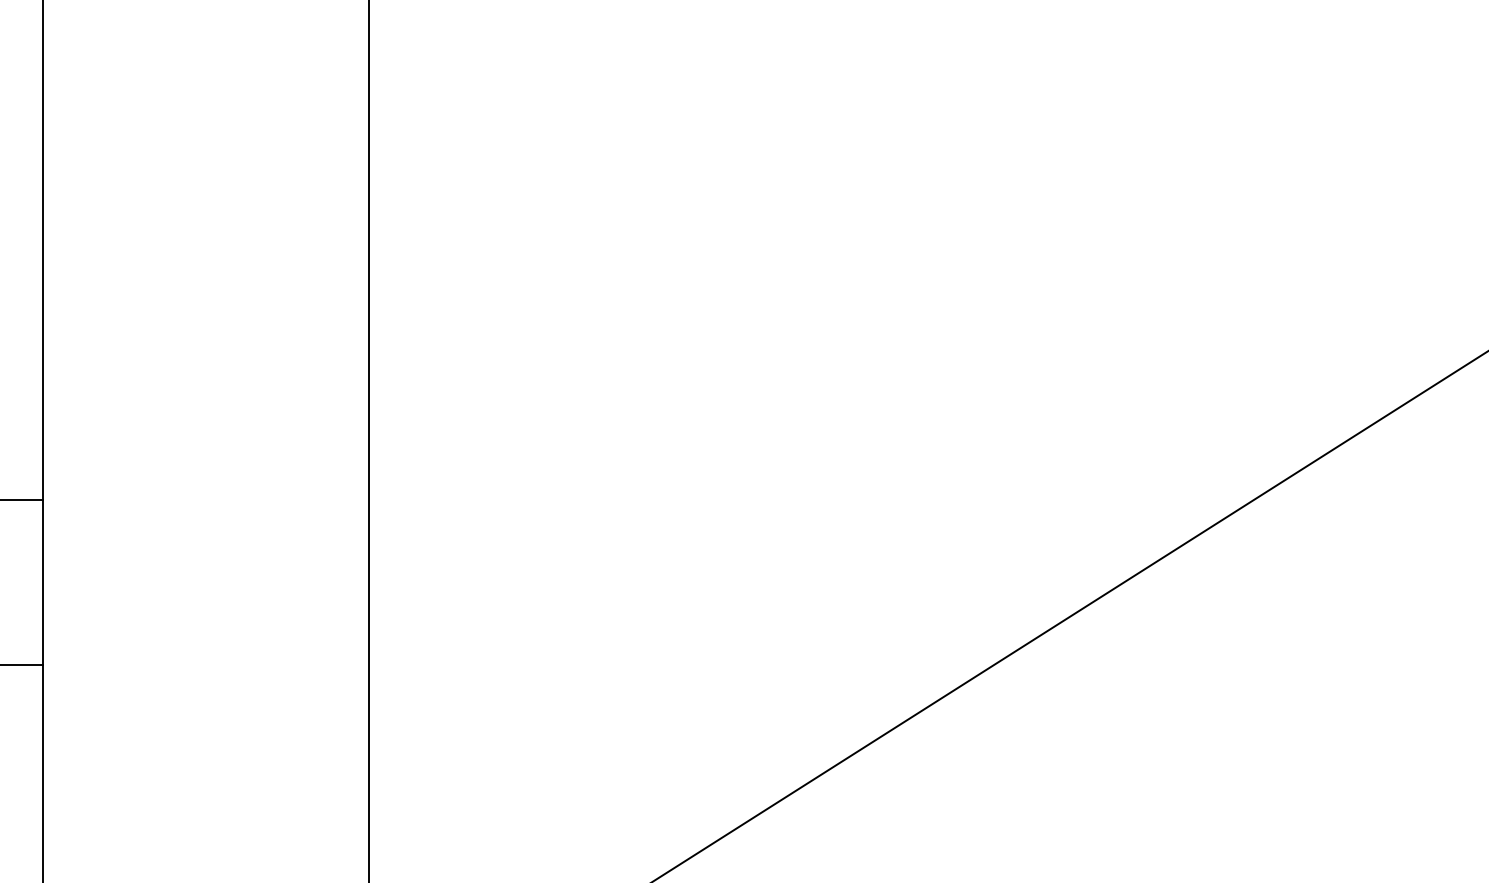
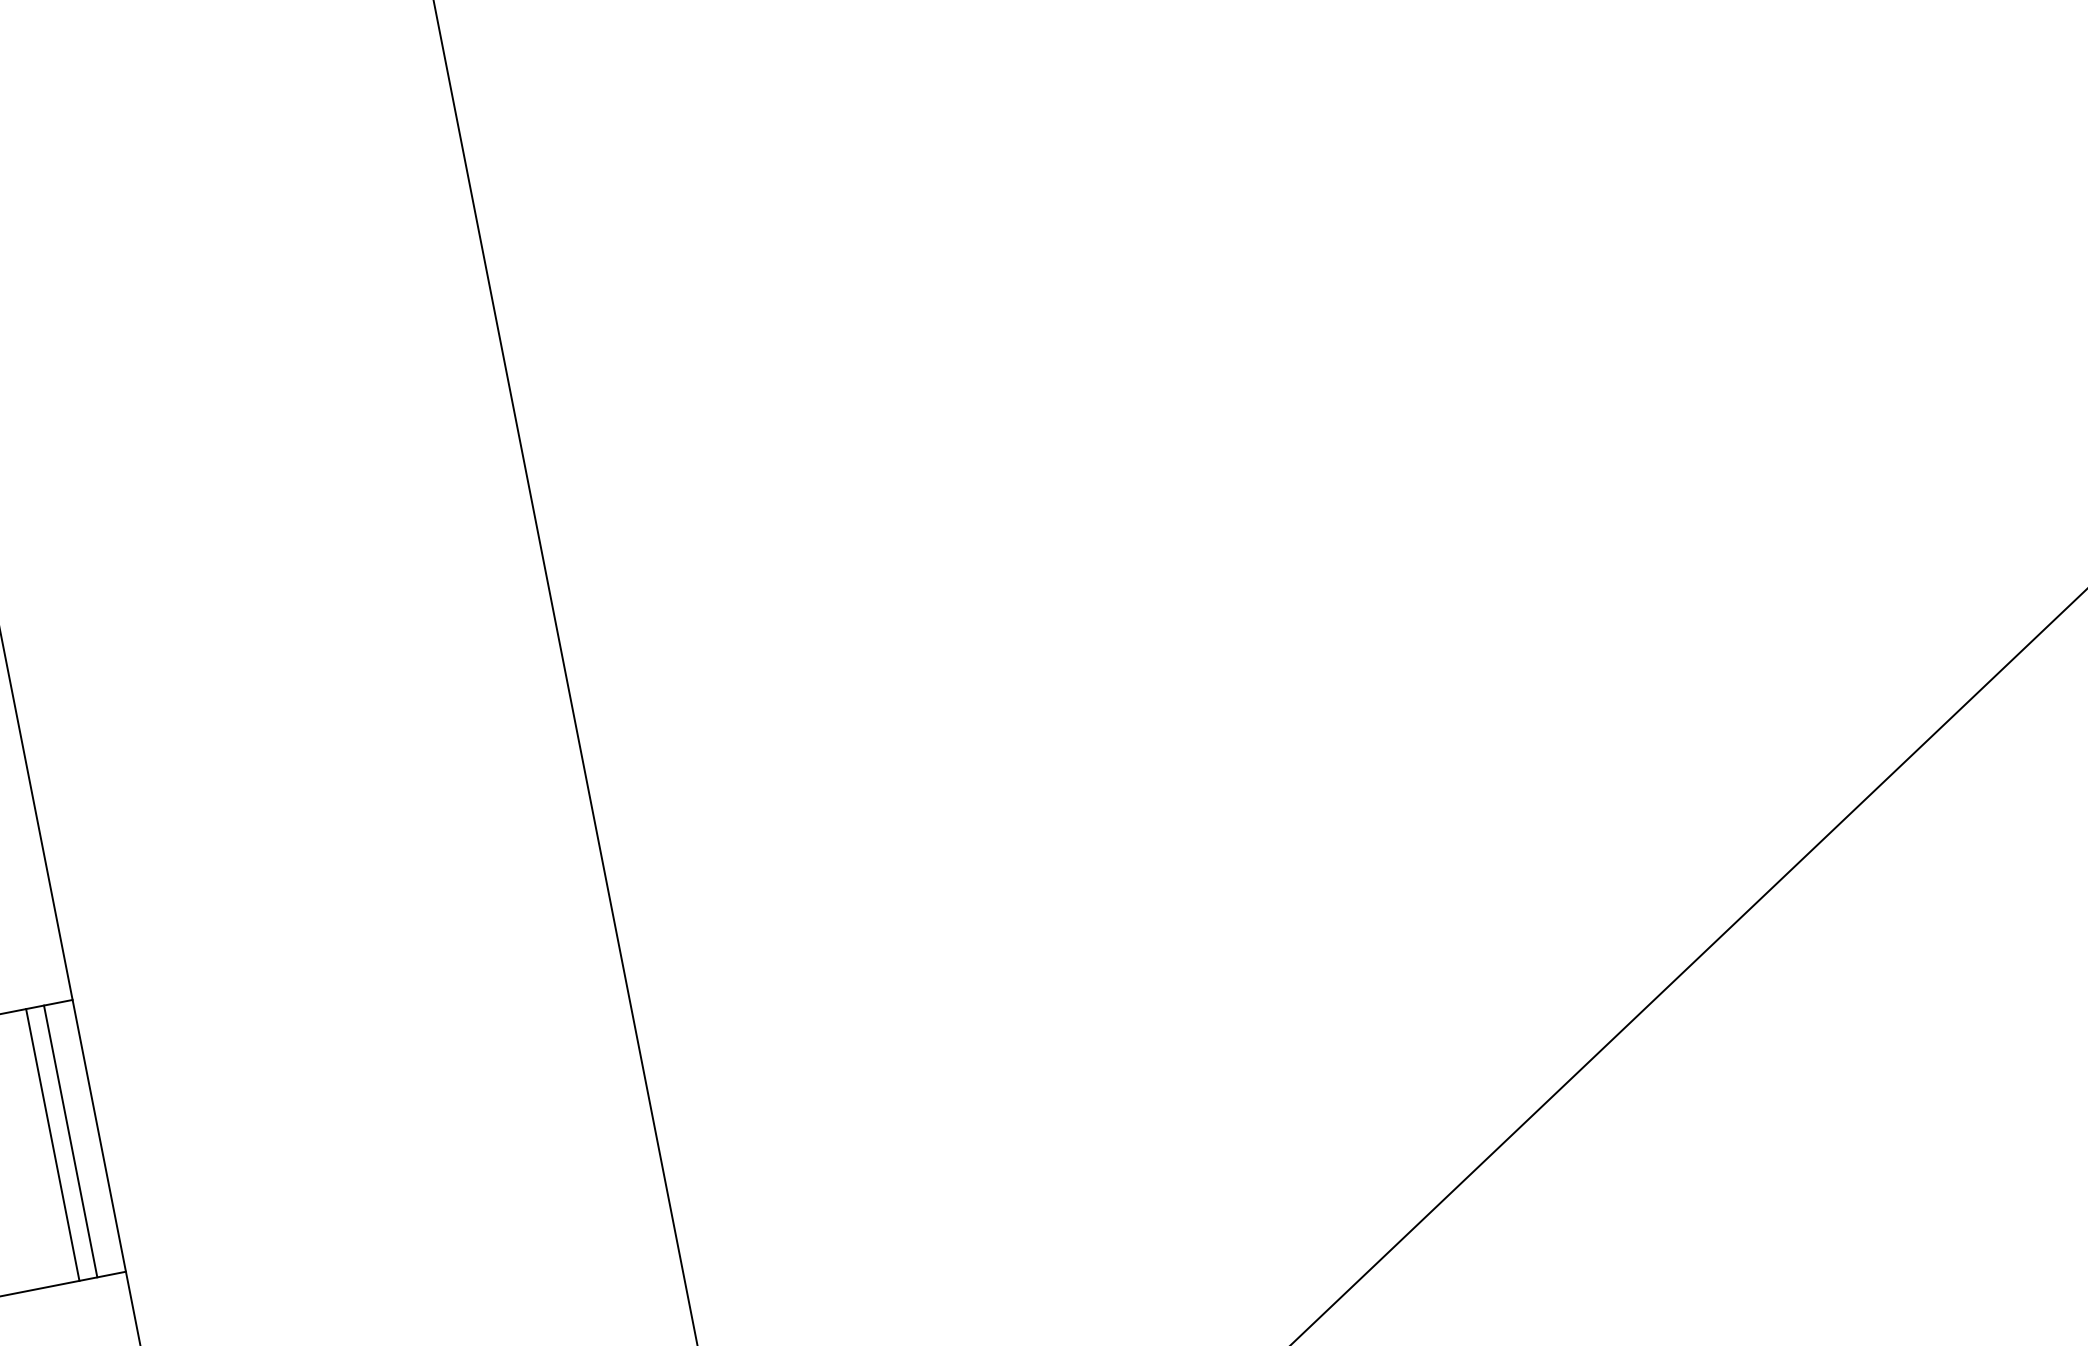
line: (14, 581) -> (51, 1143), added
line: (25, 581) -> (70, 1140), added

